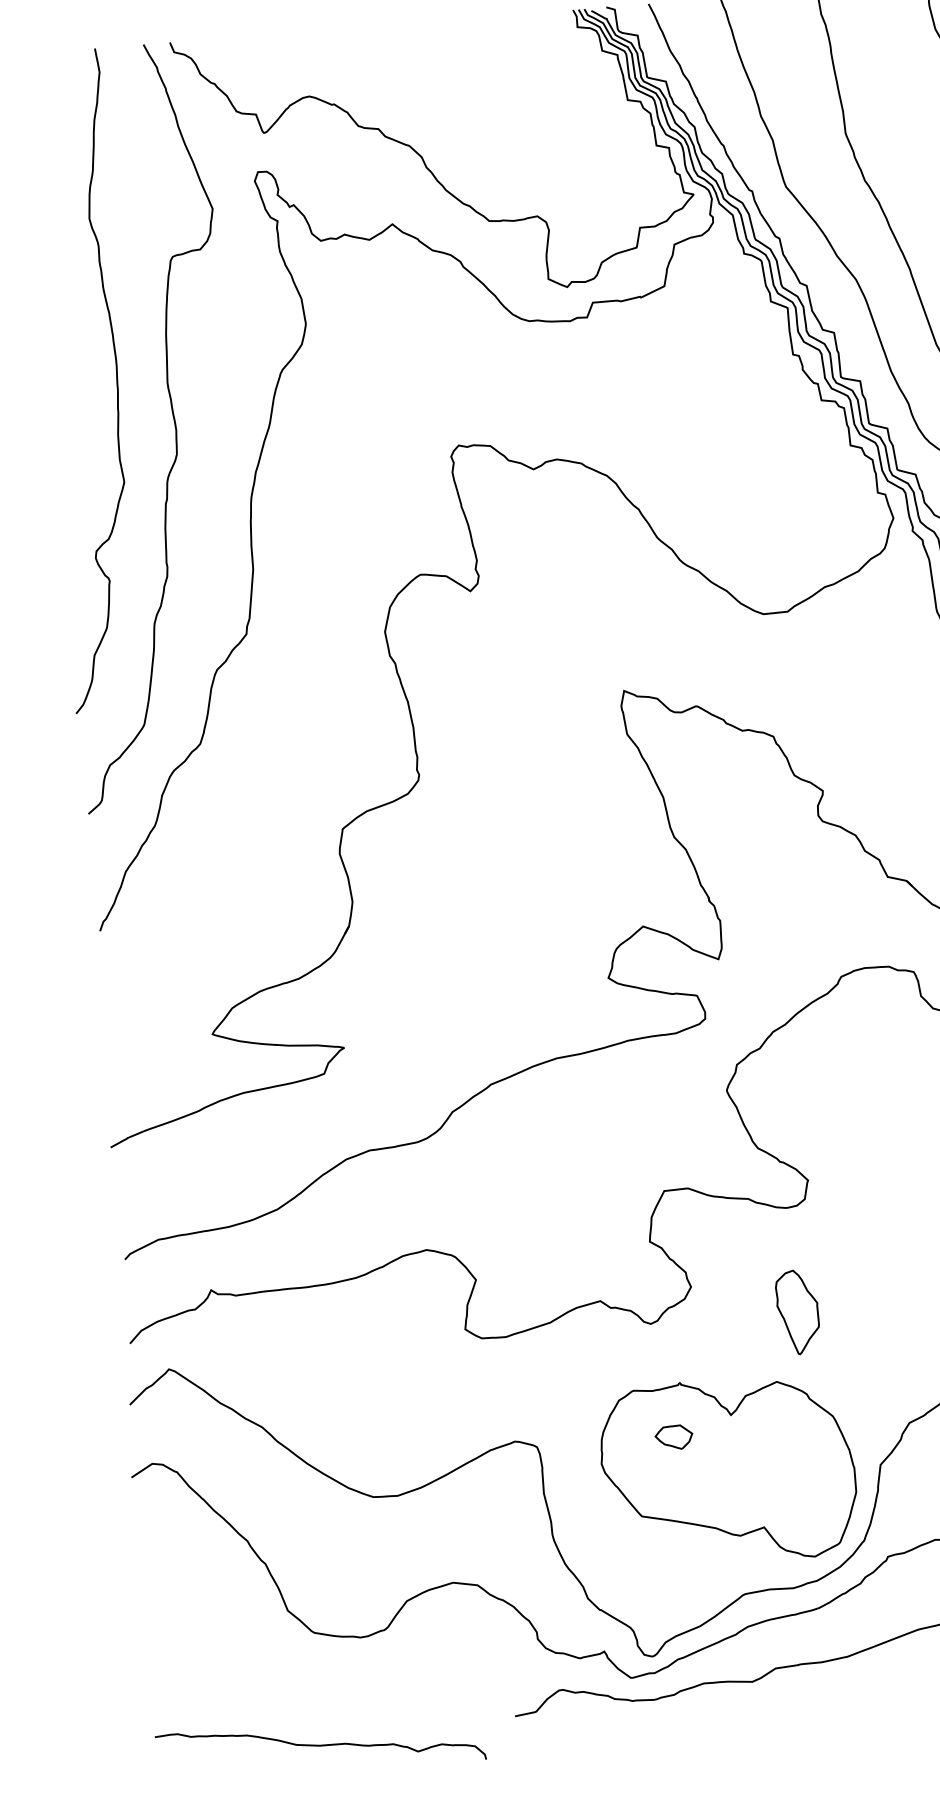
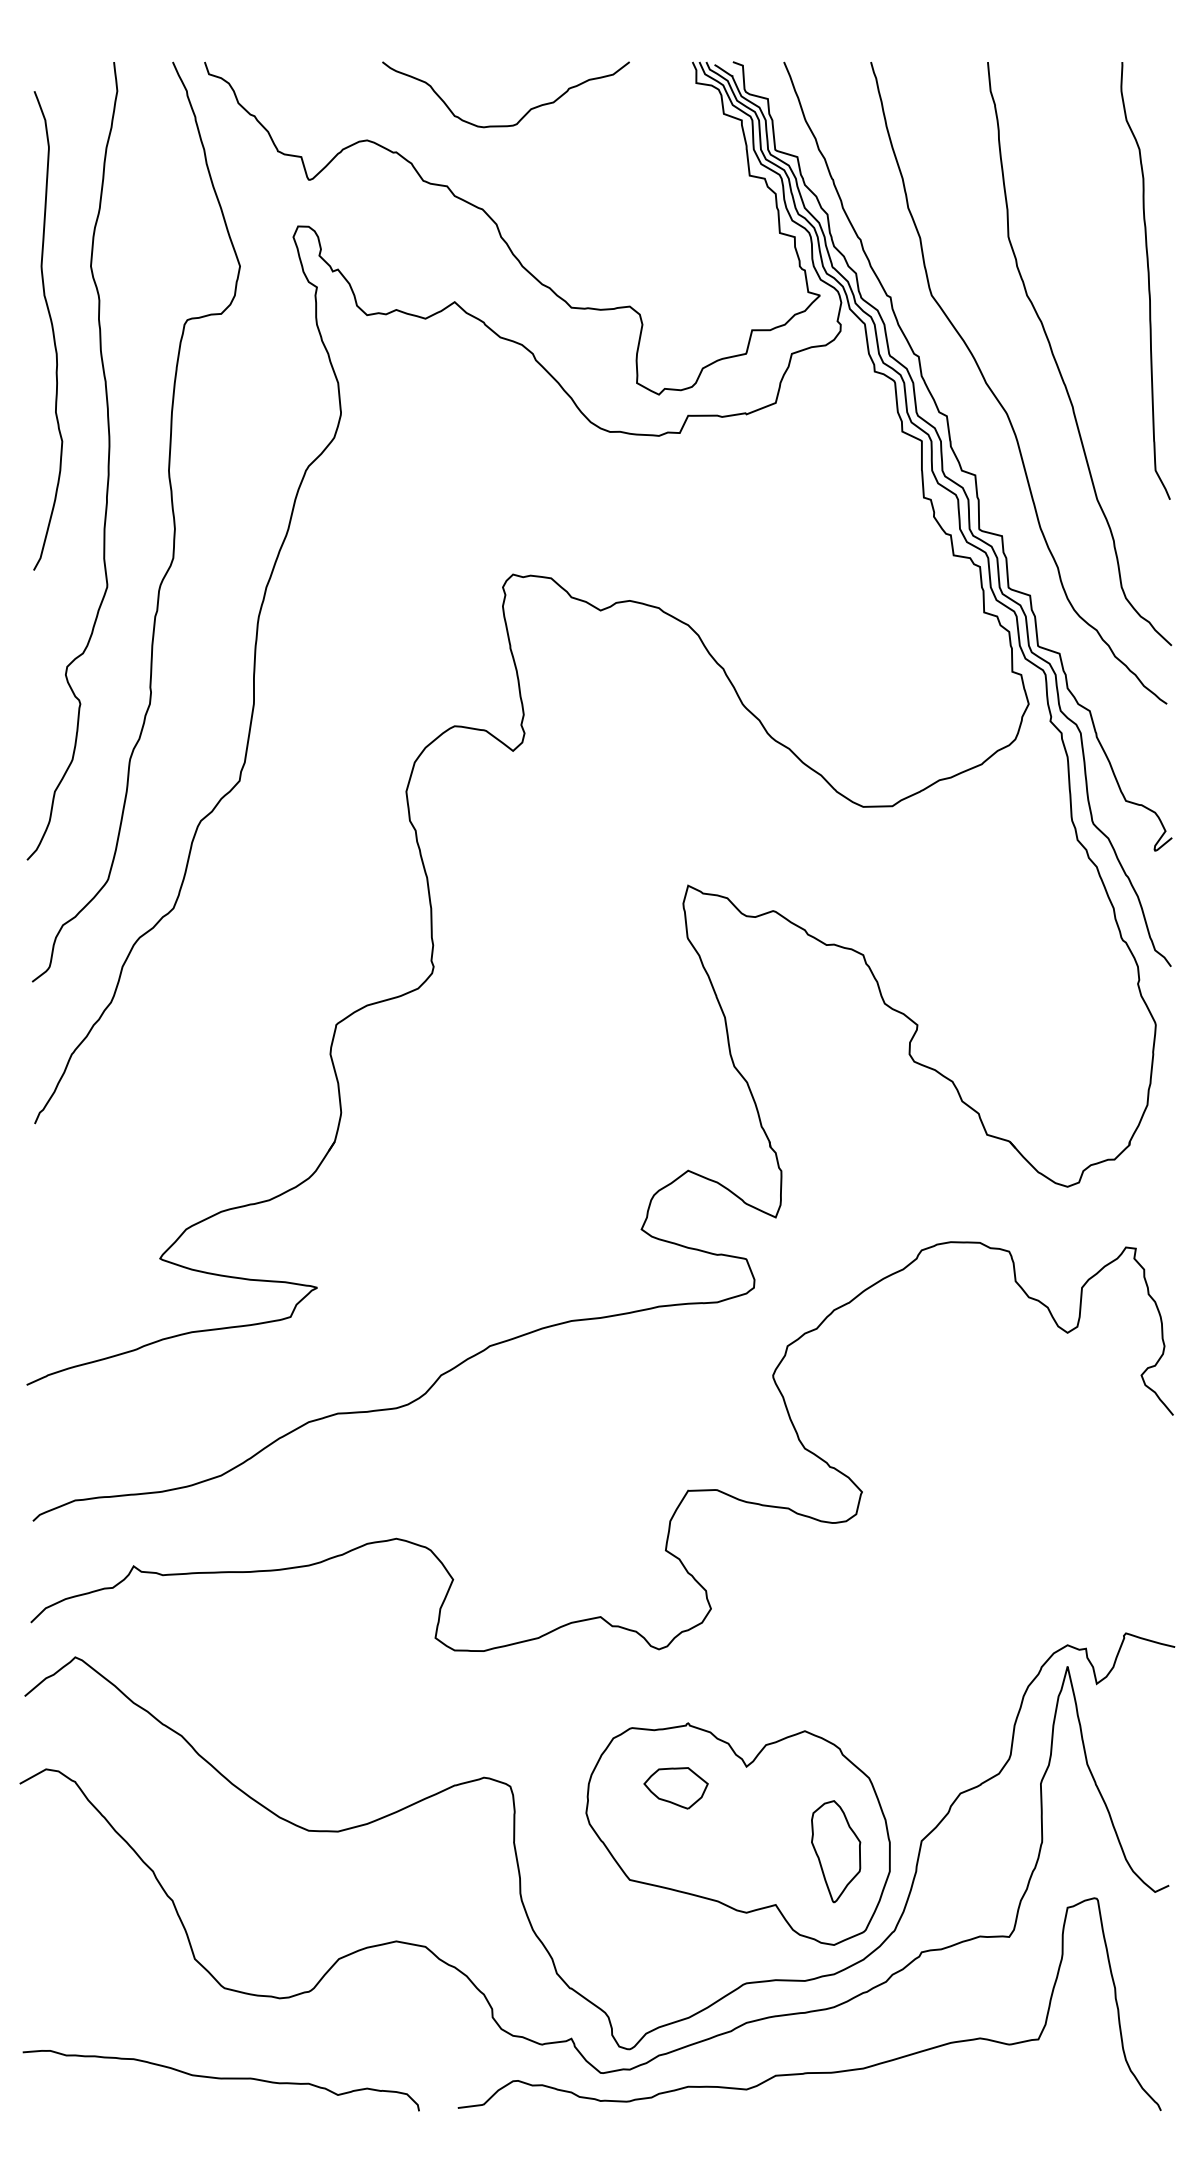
curve: (438, 63) -> (525, 113), added
curve: (60, 272) -> (51, 328), added
part: (798, 1312) -> (836, 1851), moved
part: (673, 1437) -> (675, 1788), size x1.43
curve: (320, 1746) -> (220, 2079), moved

